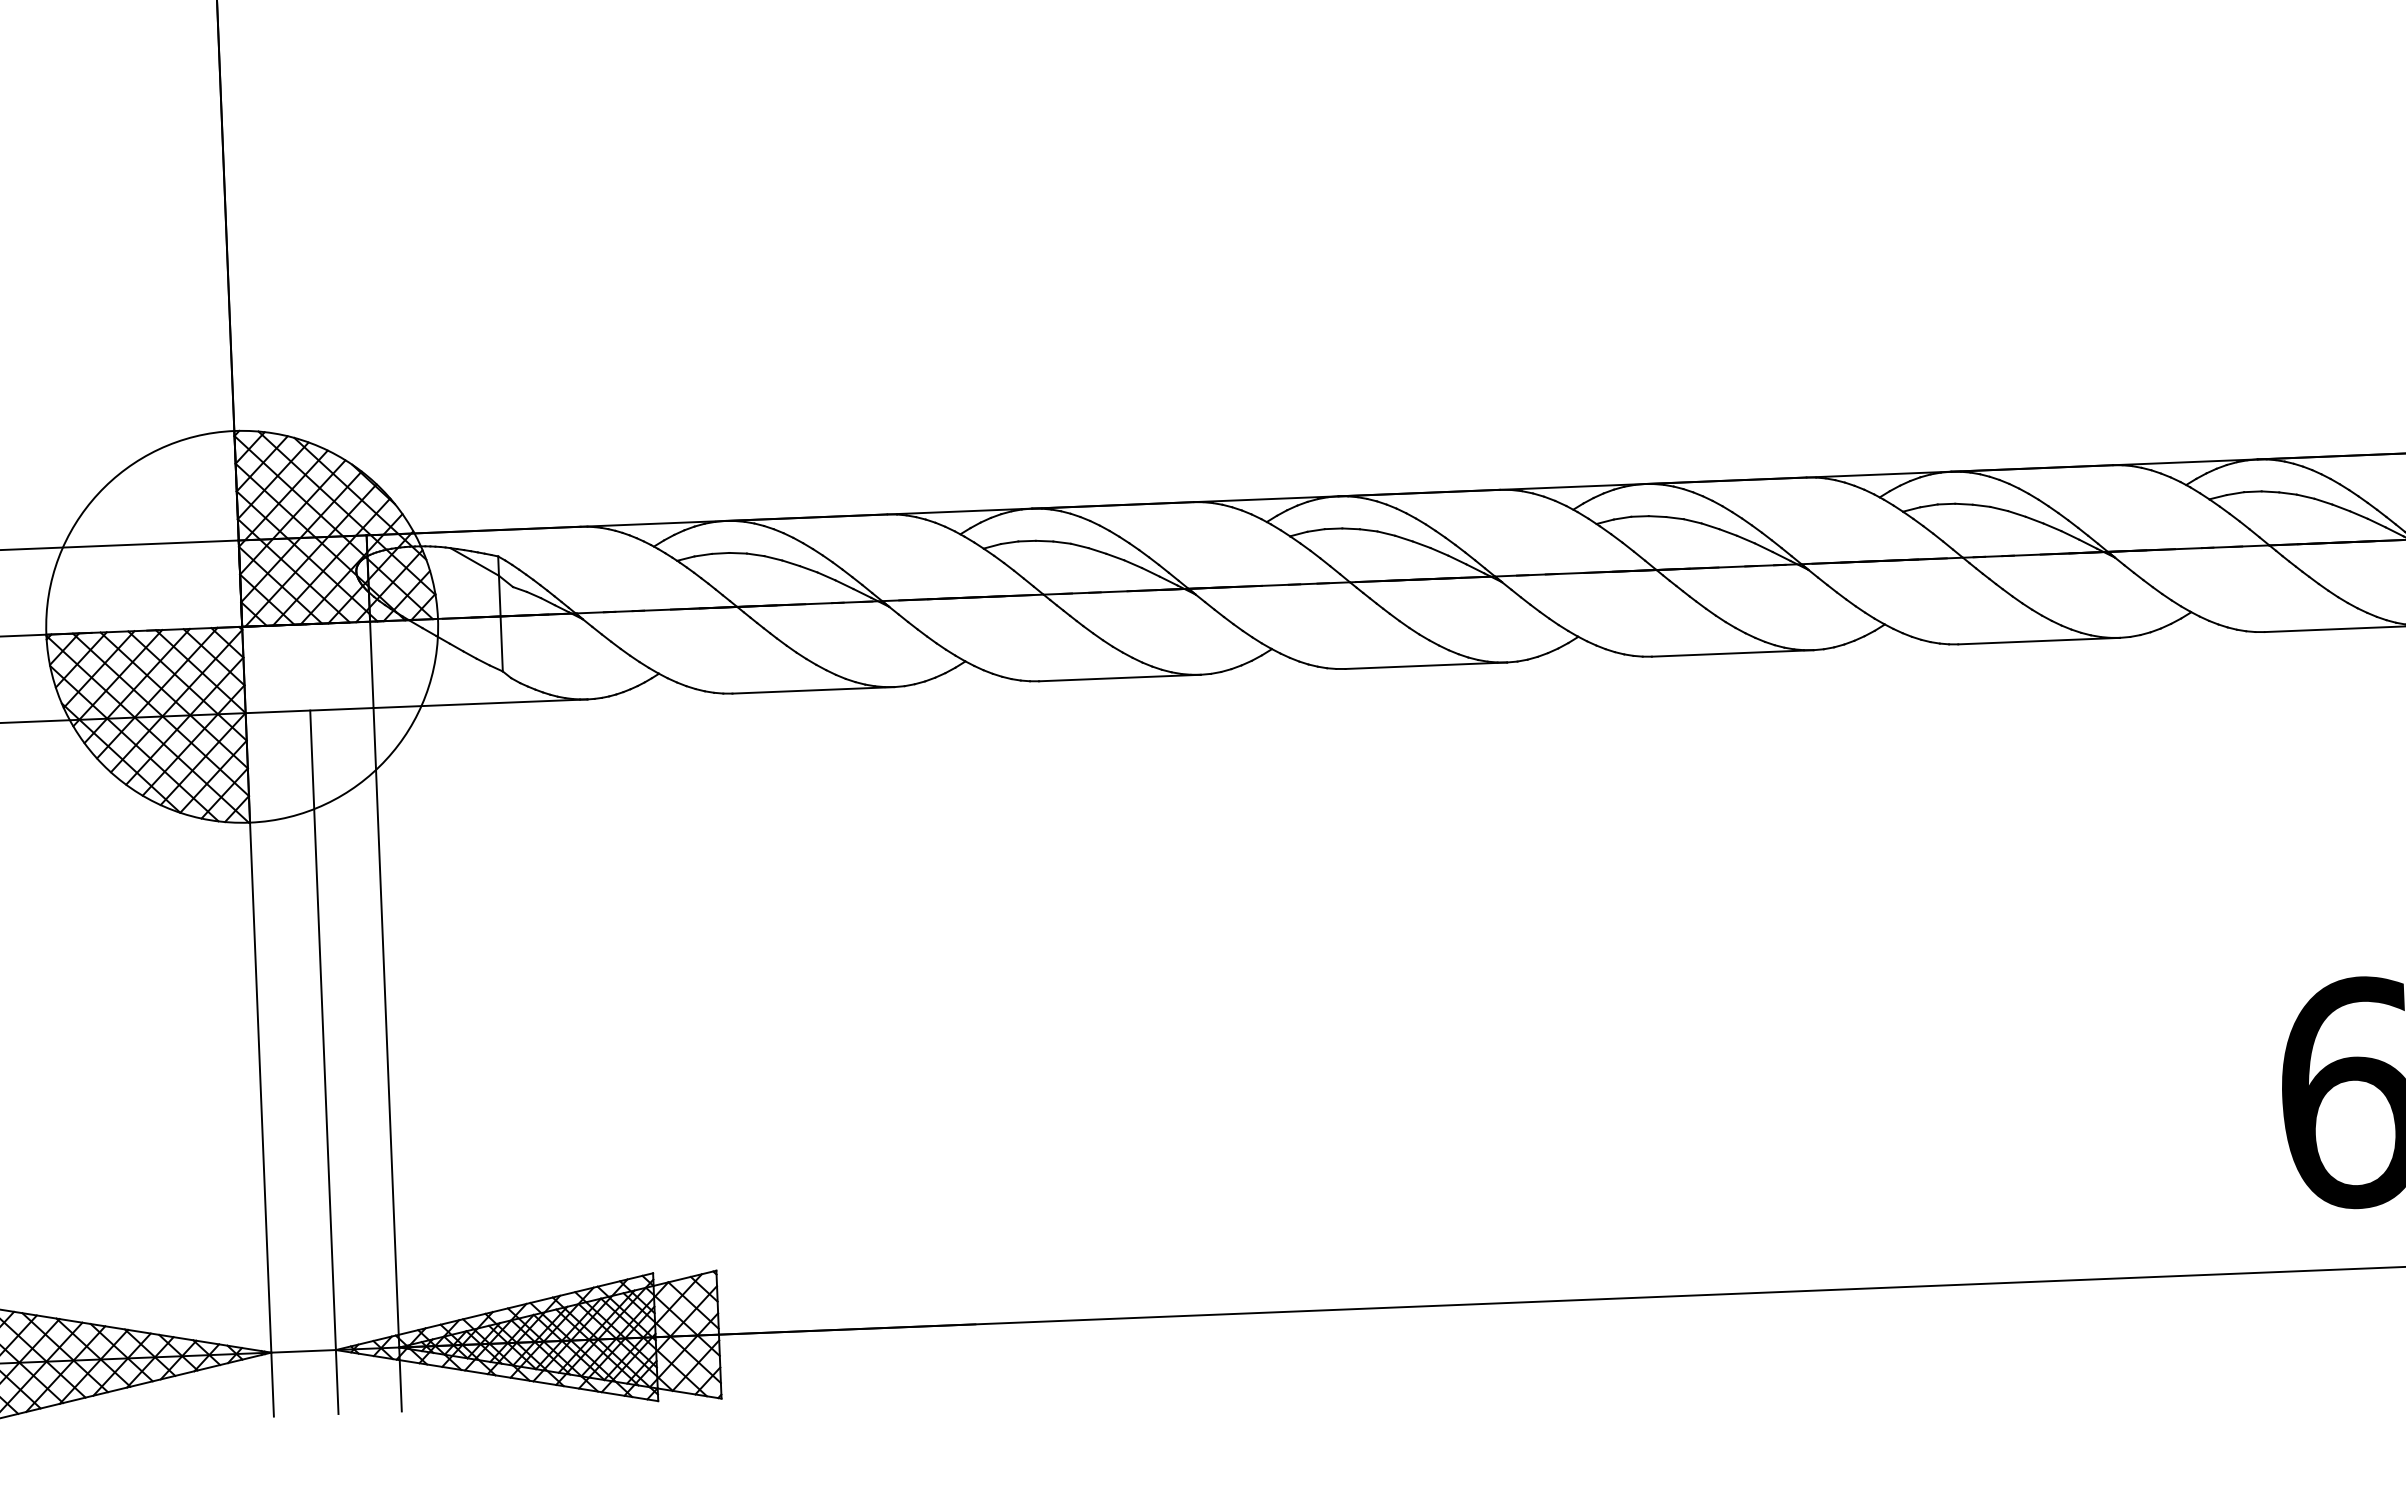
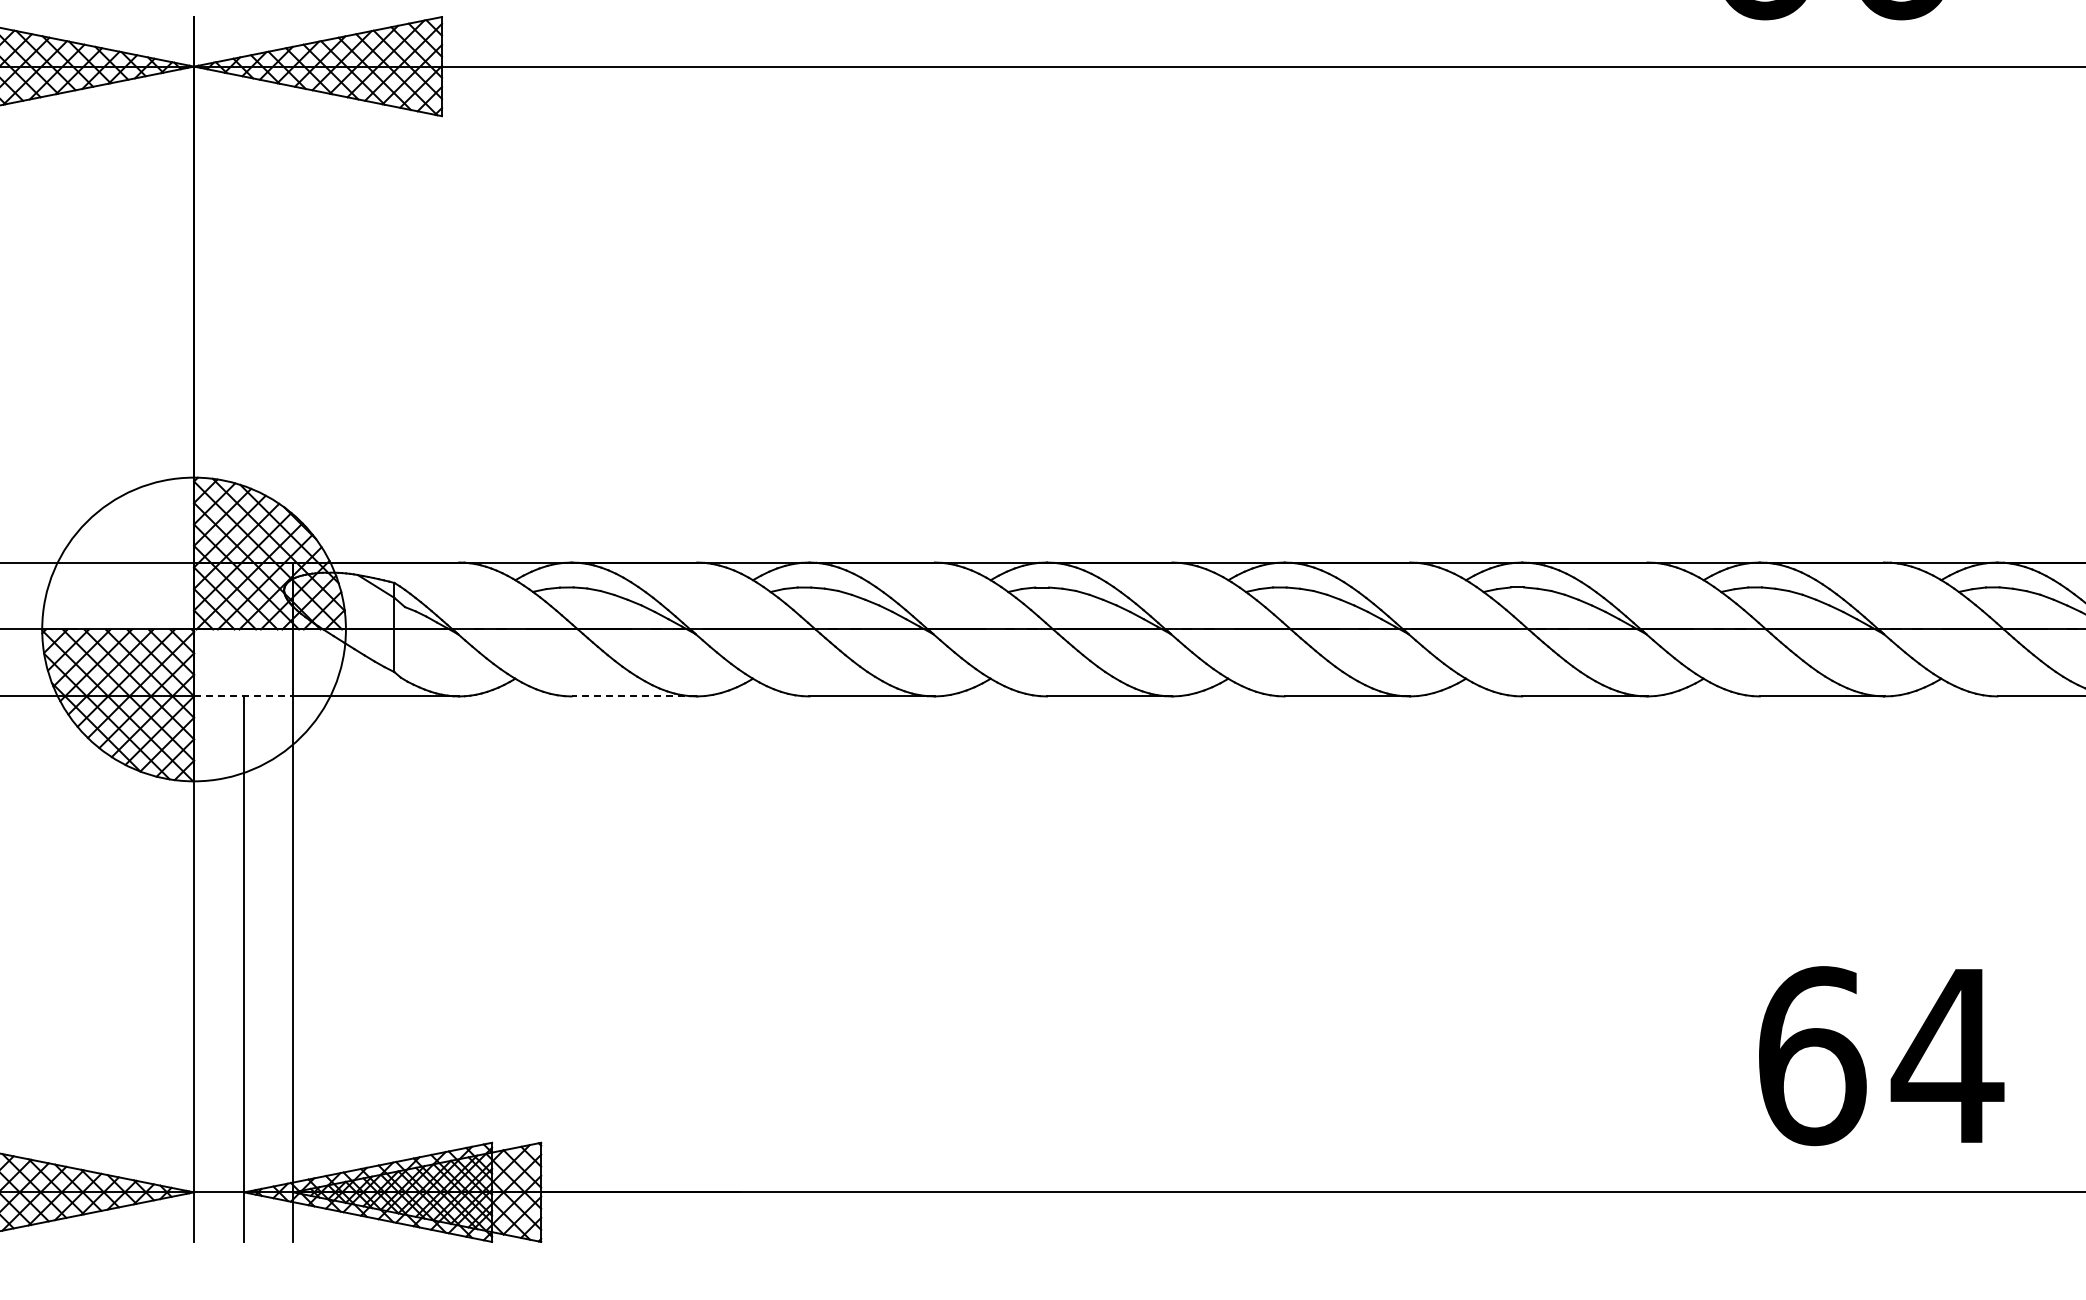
line: (813, 690) -> (634, 696), solid -> dashed
line: (309, 710) -> (243, 696), solid -> dashed

